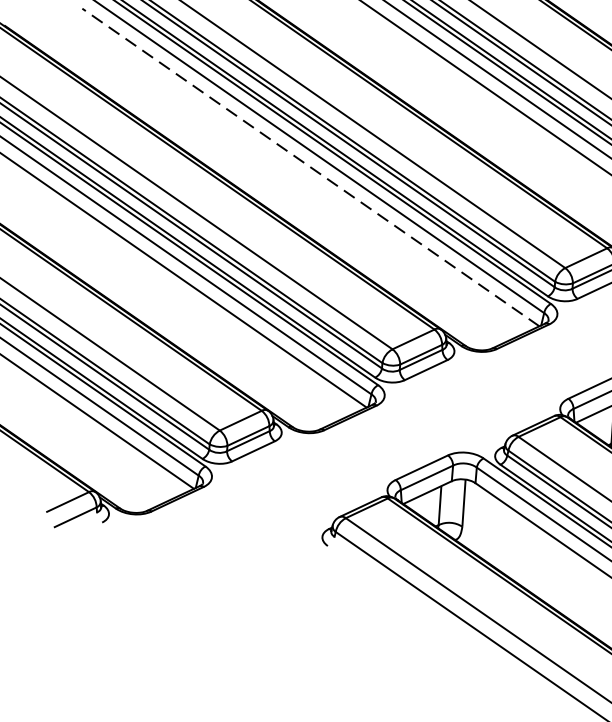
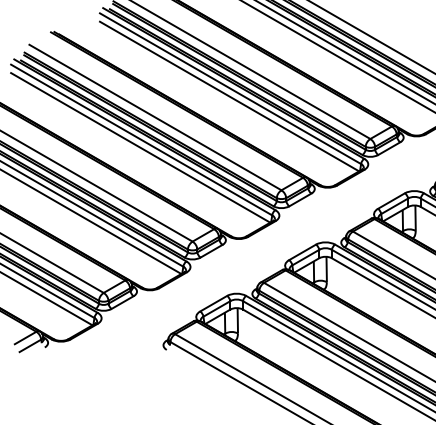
line: (310, 166) -> (140, 147), dashed -> solid

